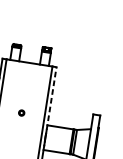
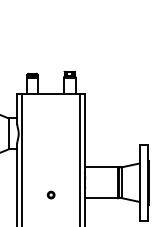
line: (51, 97) -> (85, 132), dashed -> solid
part: (21, 112) -> (50, 194), moved

